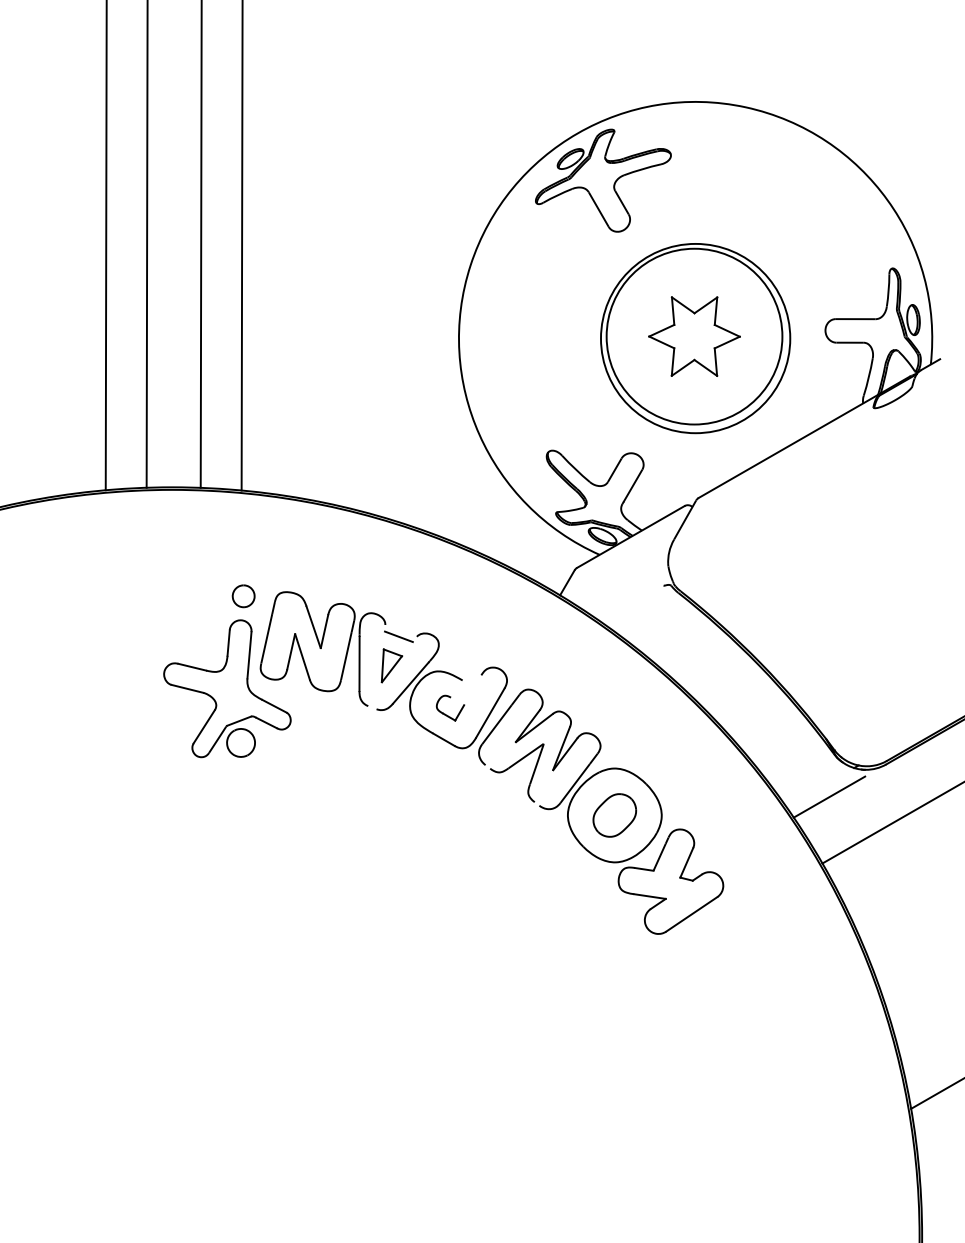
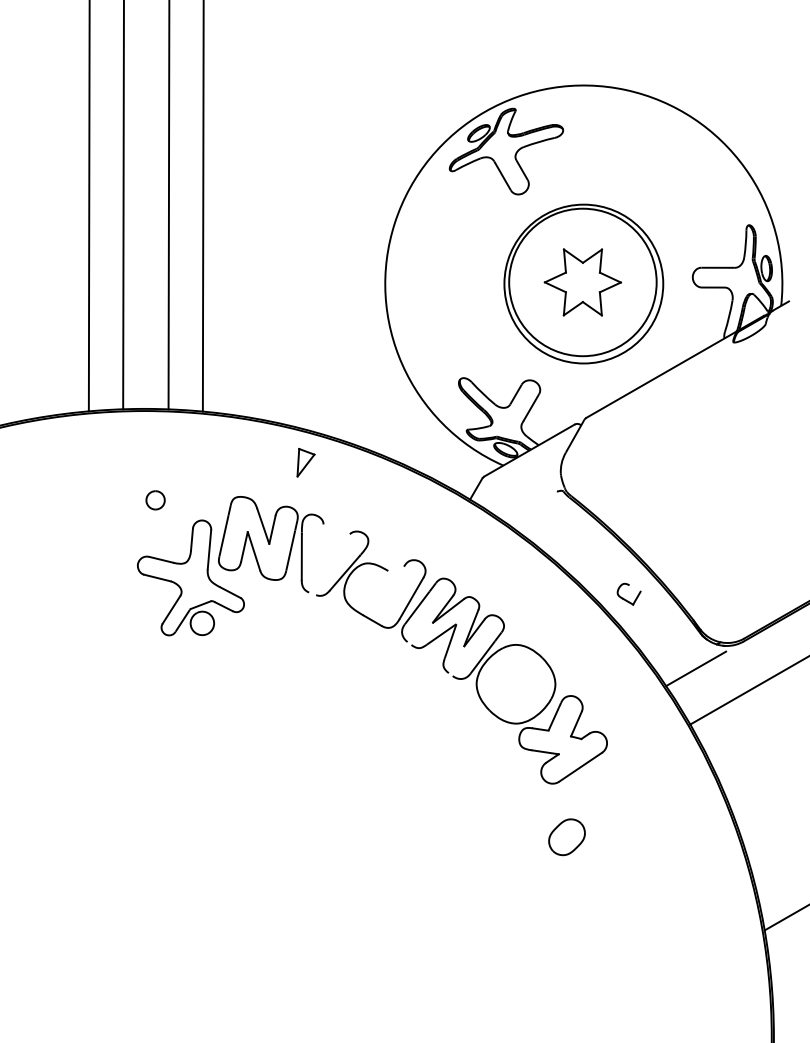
part: (243, 596) -> (155, 500), moved
line: (398, 635) -> (334, 533), removed
part: (391, 665) -> (305, 462), moved
part: (447, 714) -> (626, 599), moved
part: (614, 815) -> (566, 837), moved

